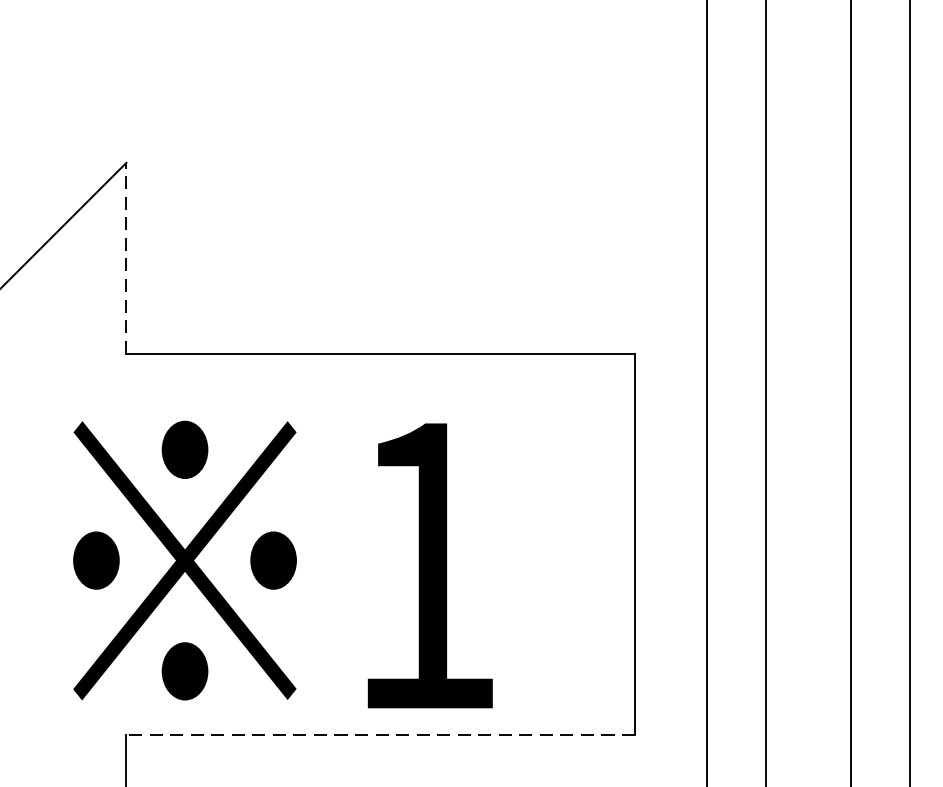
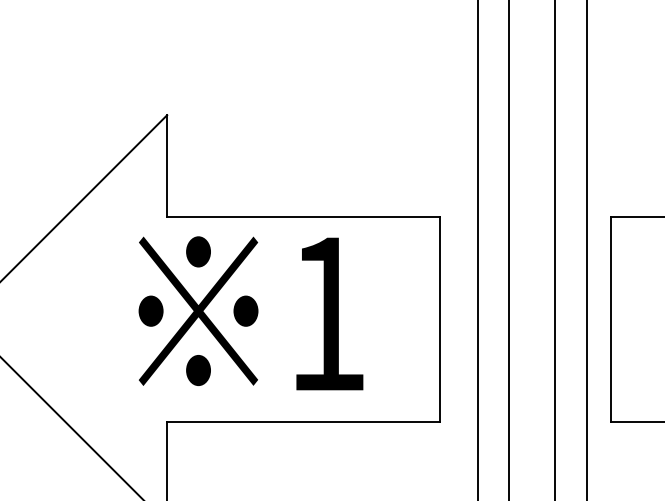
line: (127, 256) -> (167, 165), dashed -> solid
text: (282, 564) -> (250, 313), moved
line: (379, 734) -> (302, 421), dashed -> solid

